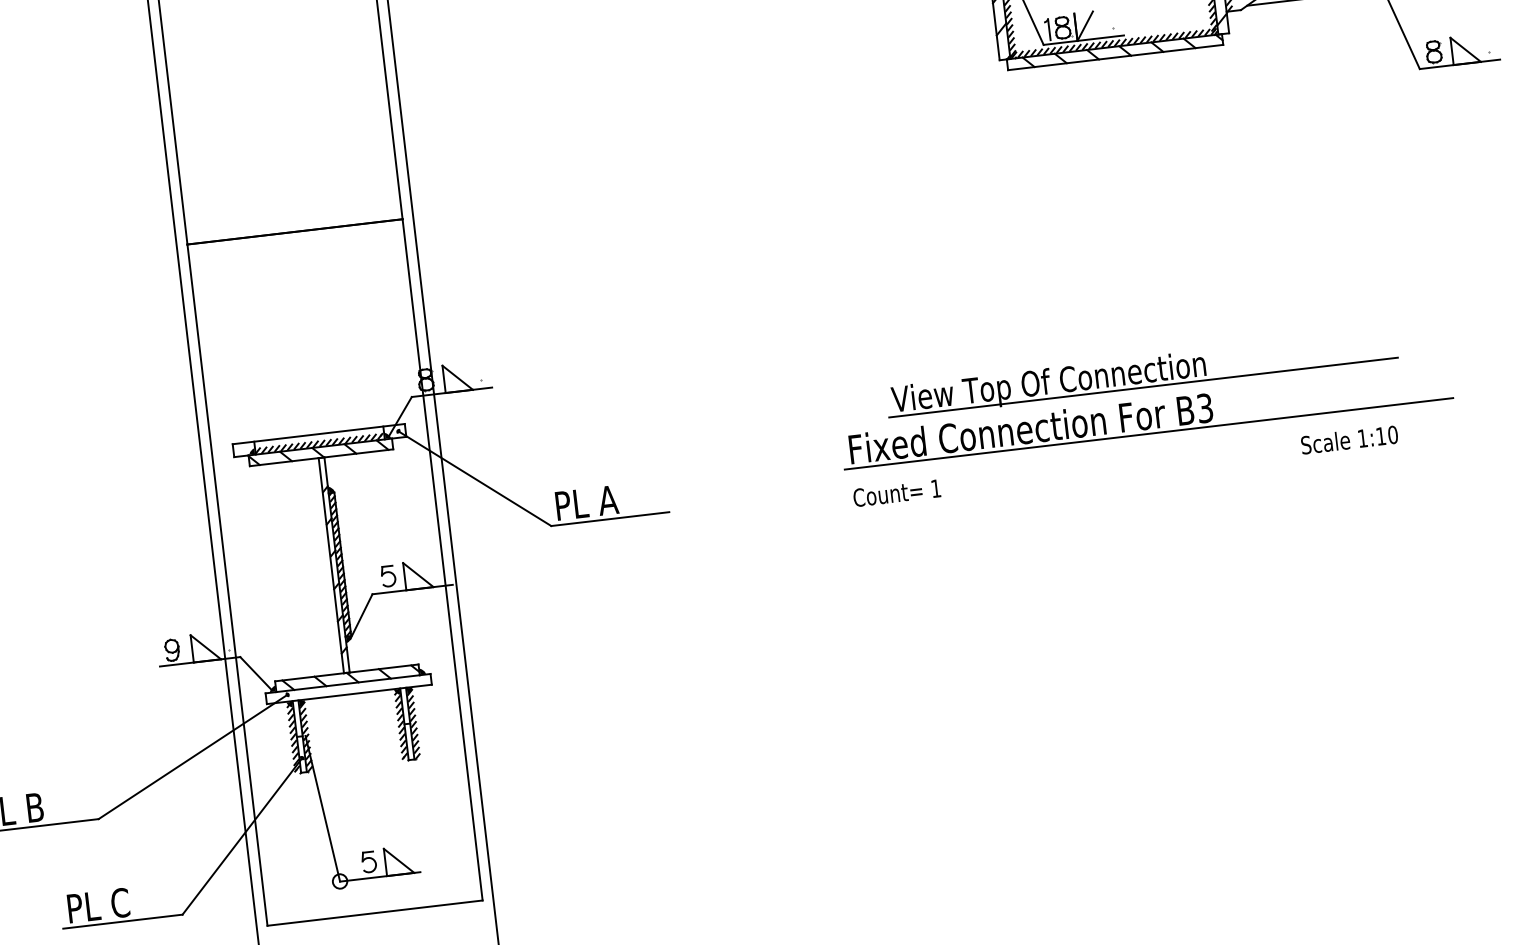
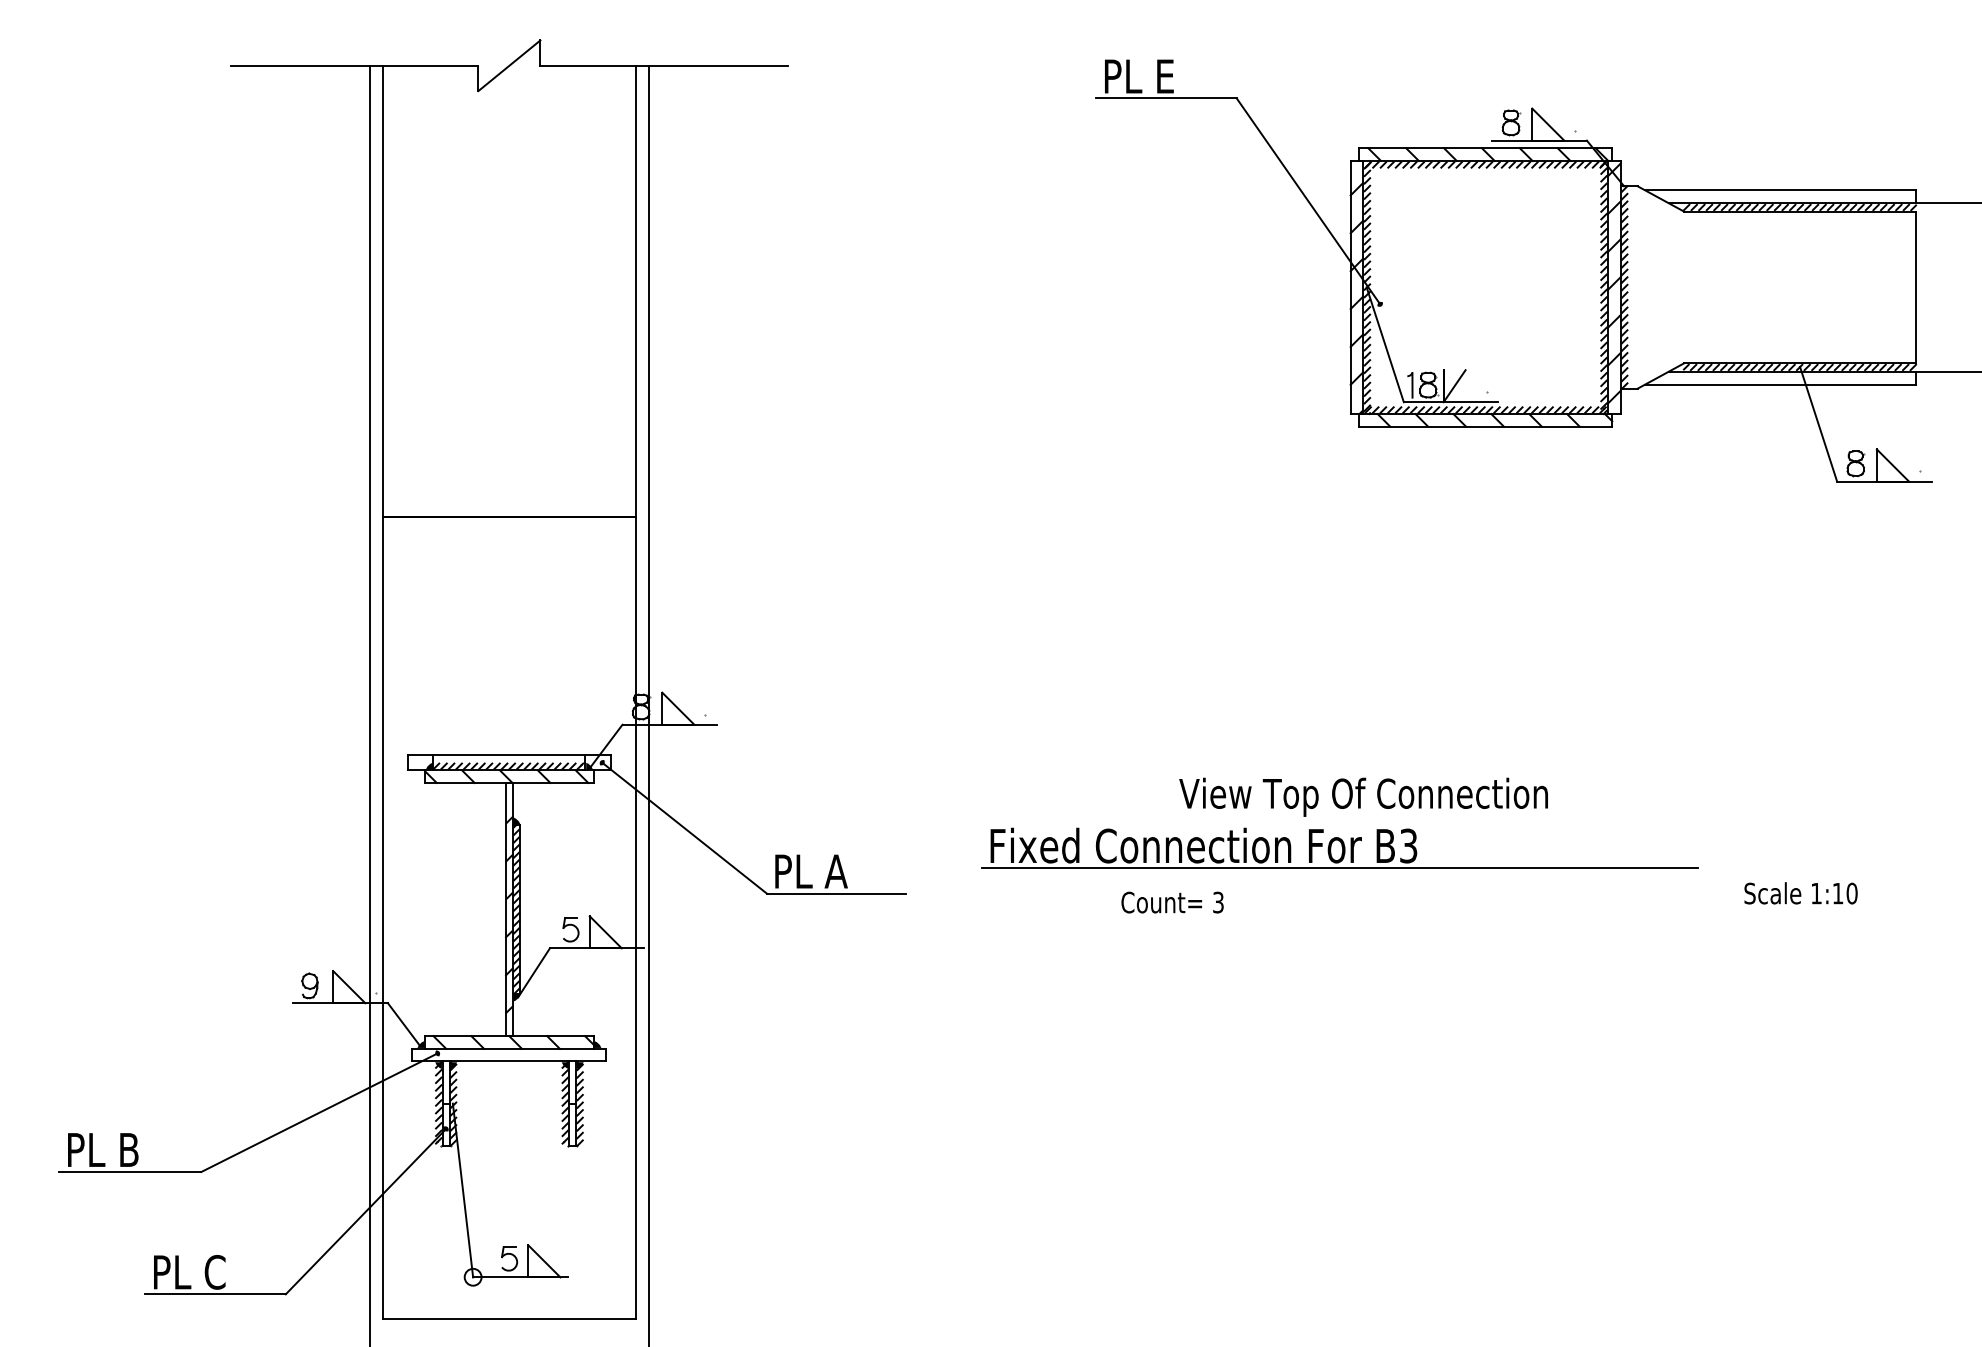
line: (1143, 387) -> (1472, 813), removed
part: (1146, 416) -> (1339, 847), moved
text: (1349, 440) -> (1800, 893), moved
text: (936, 488) -> (1218, 902), 1 -> 3

